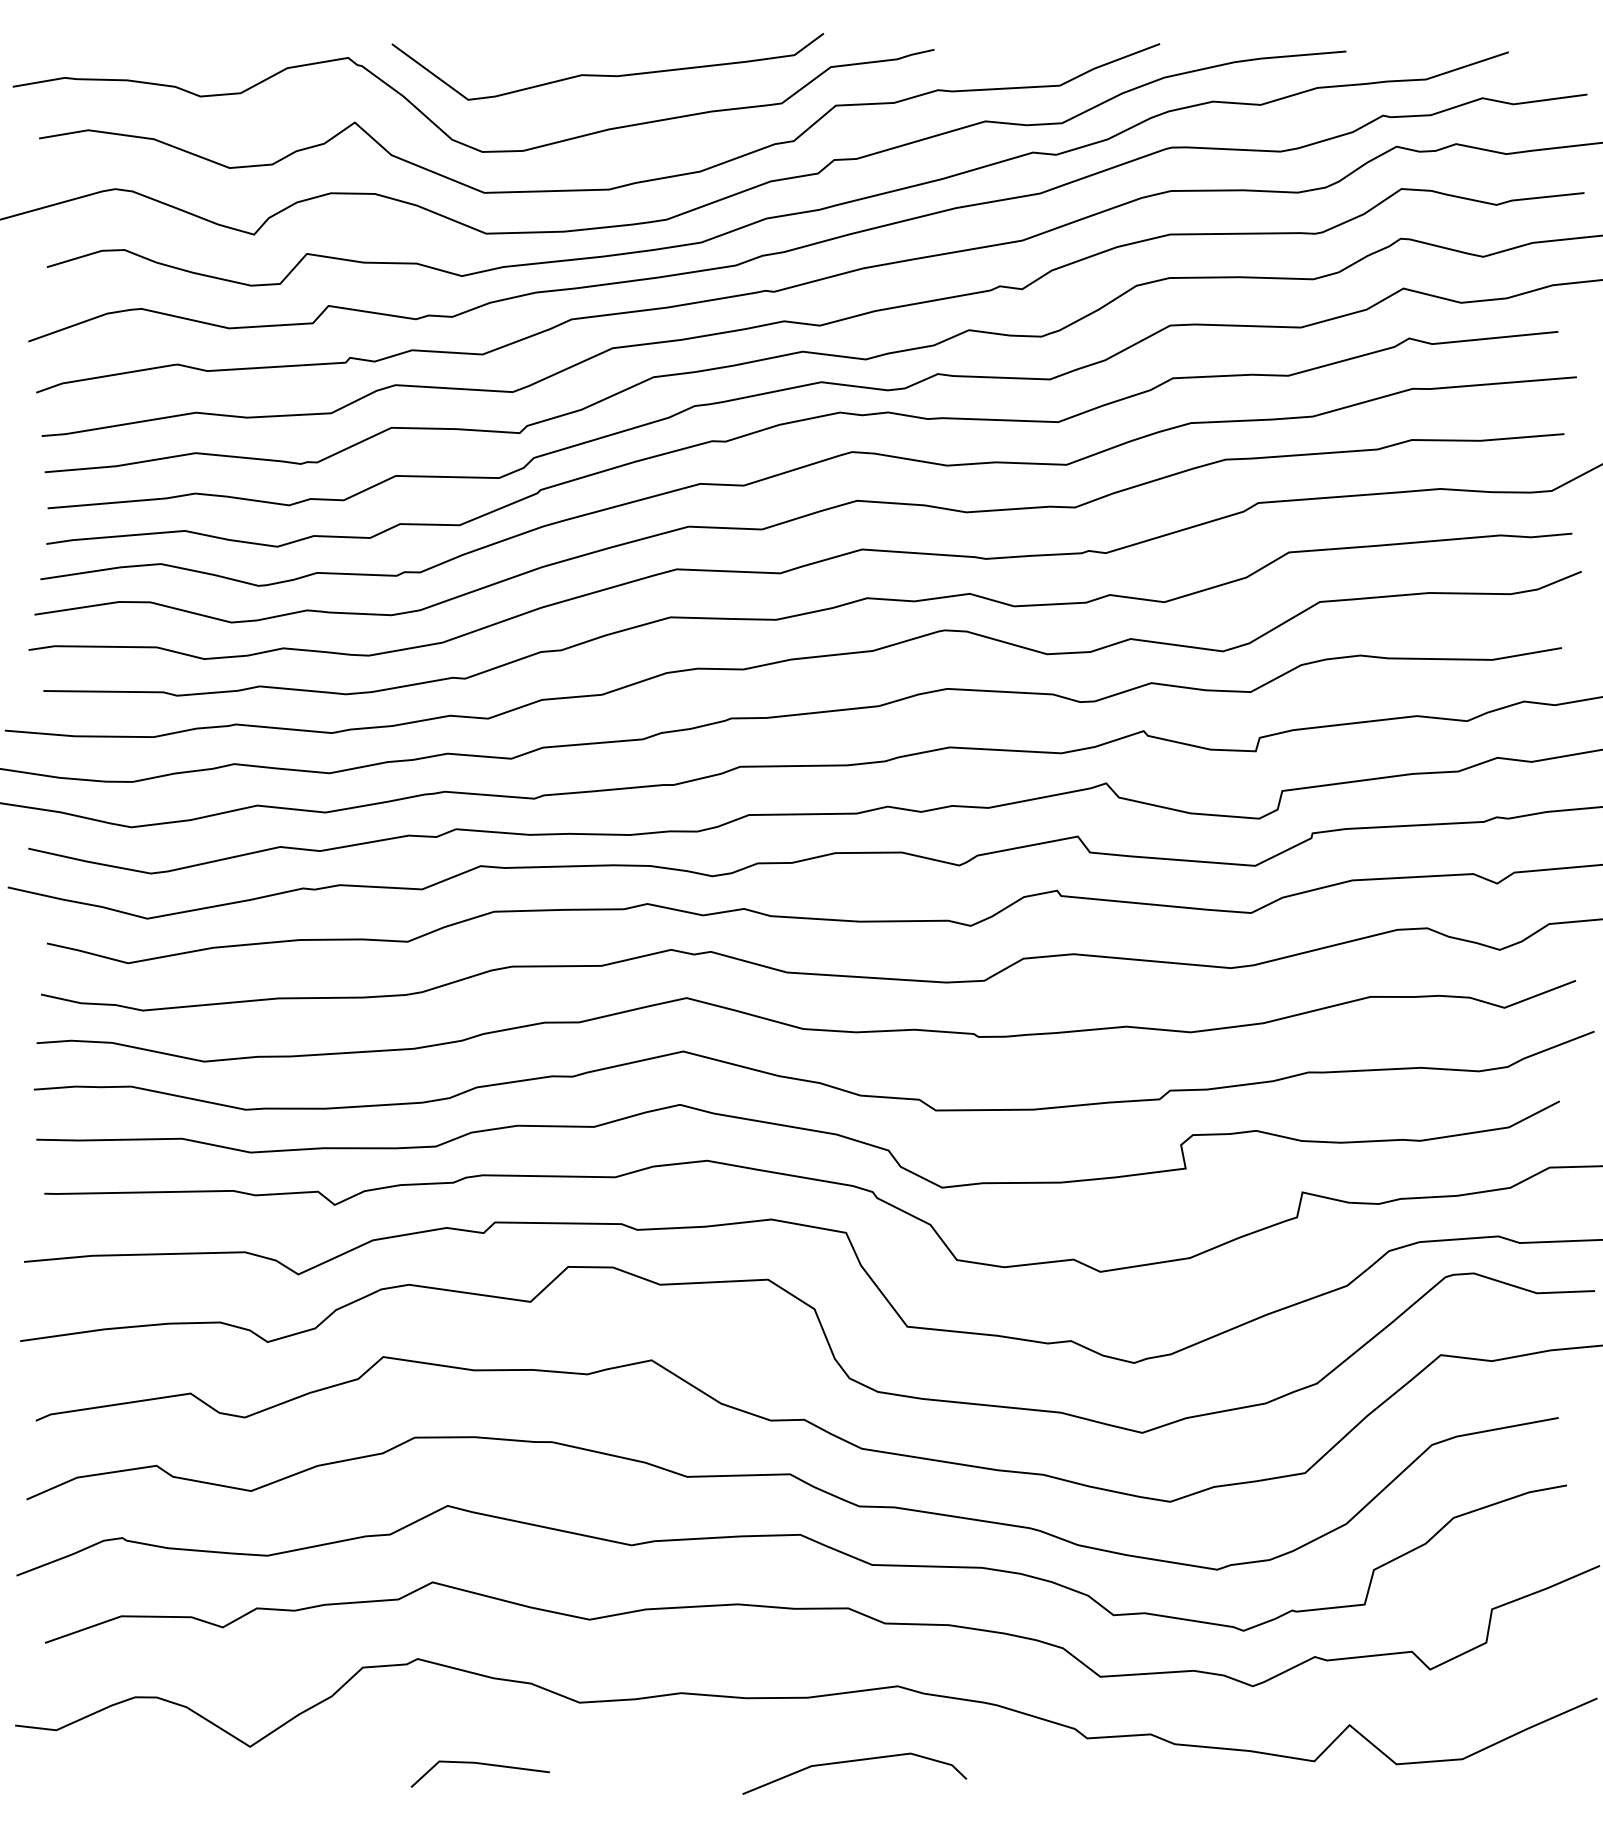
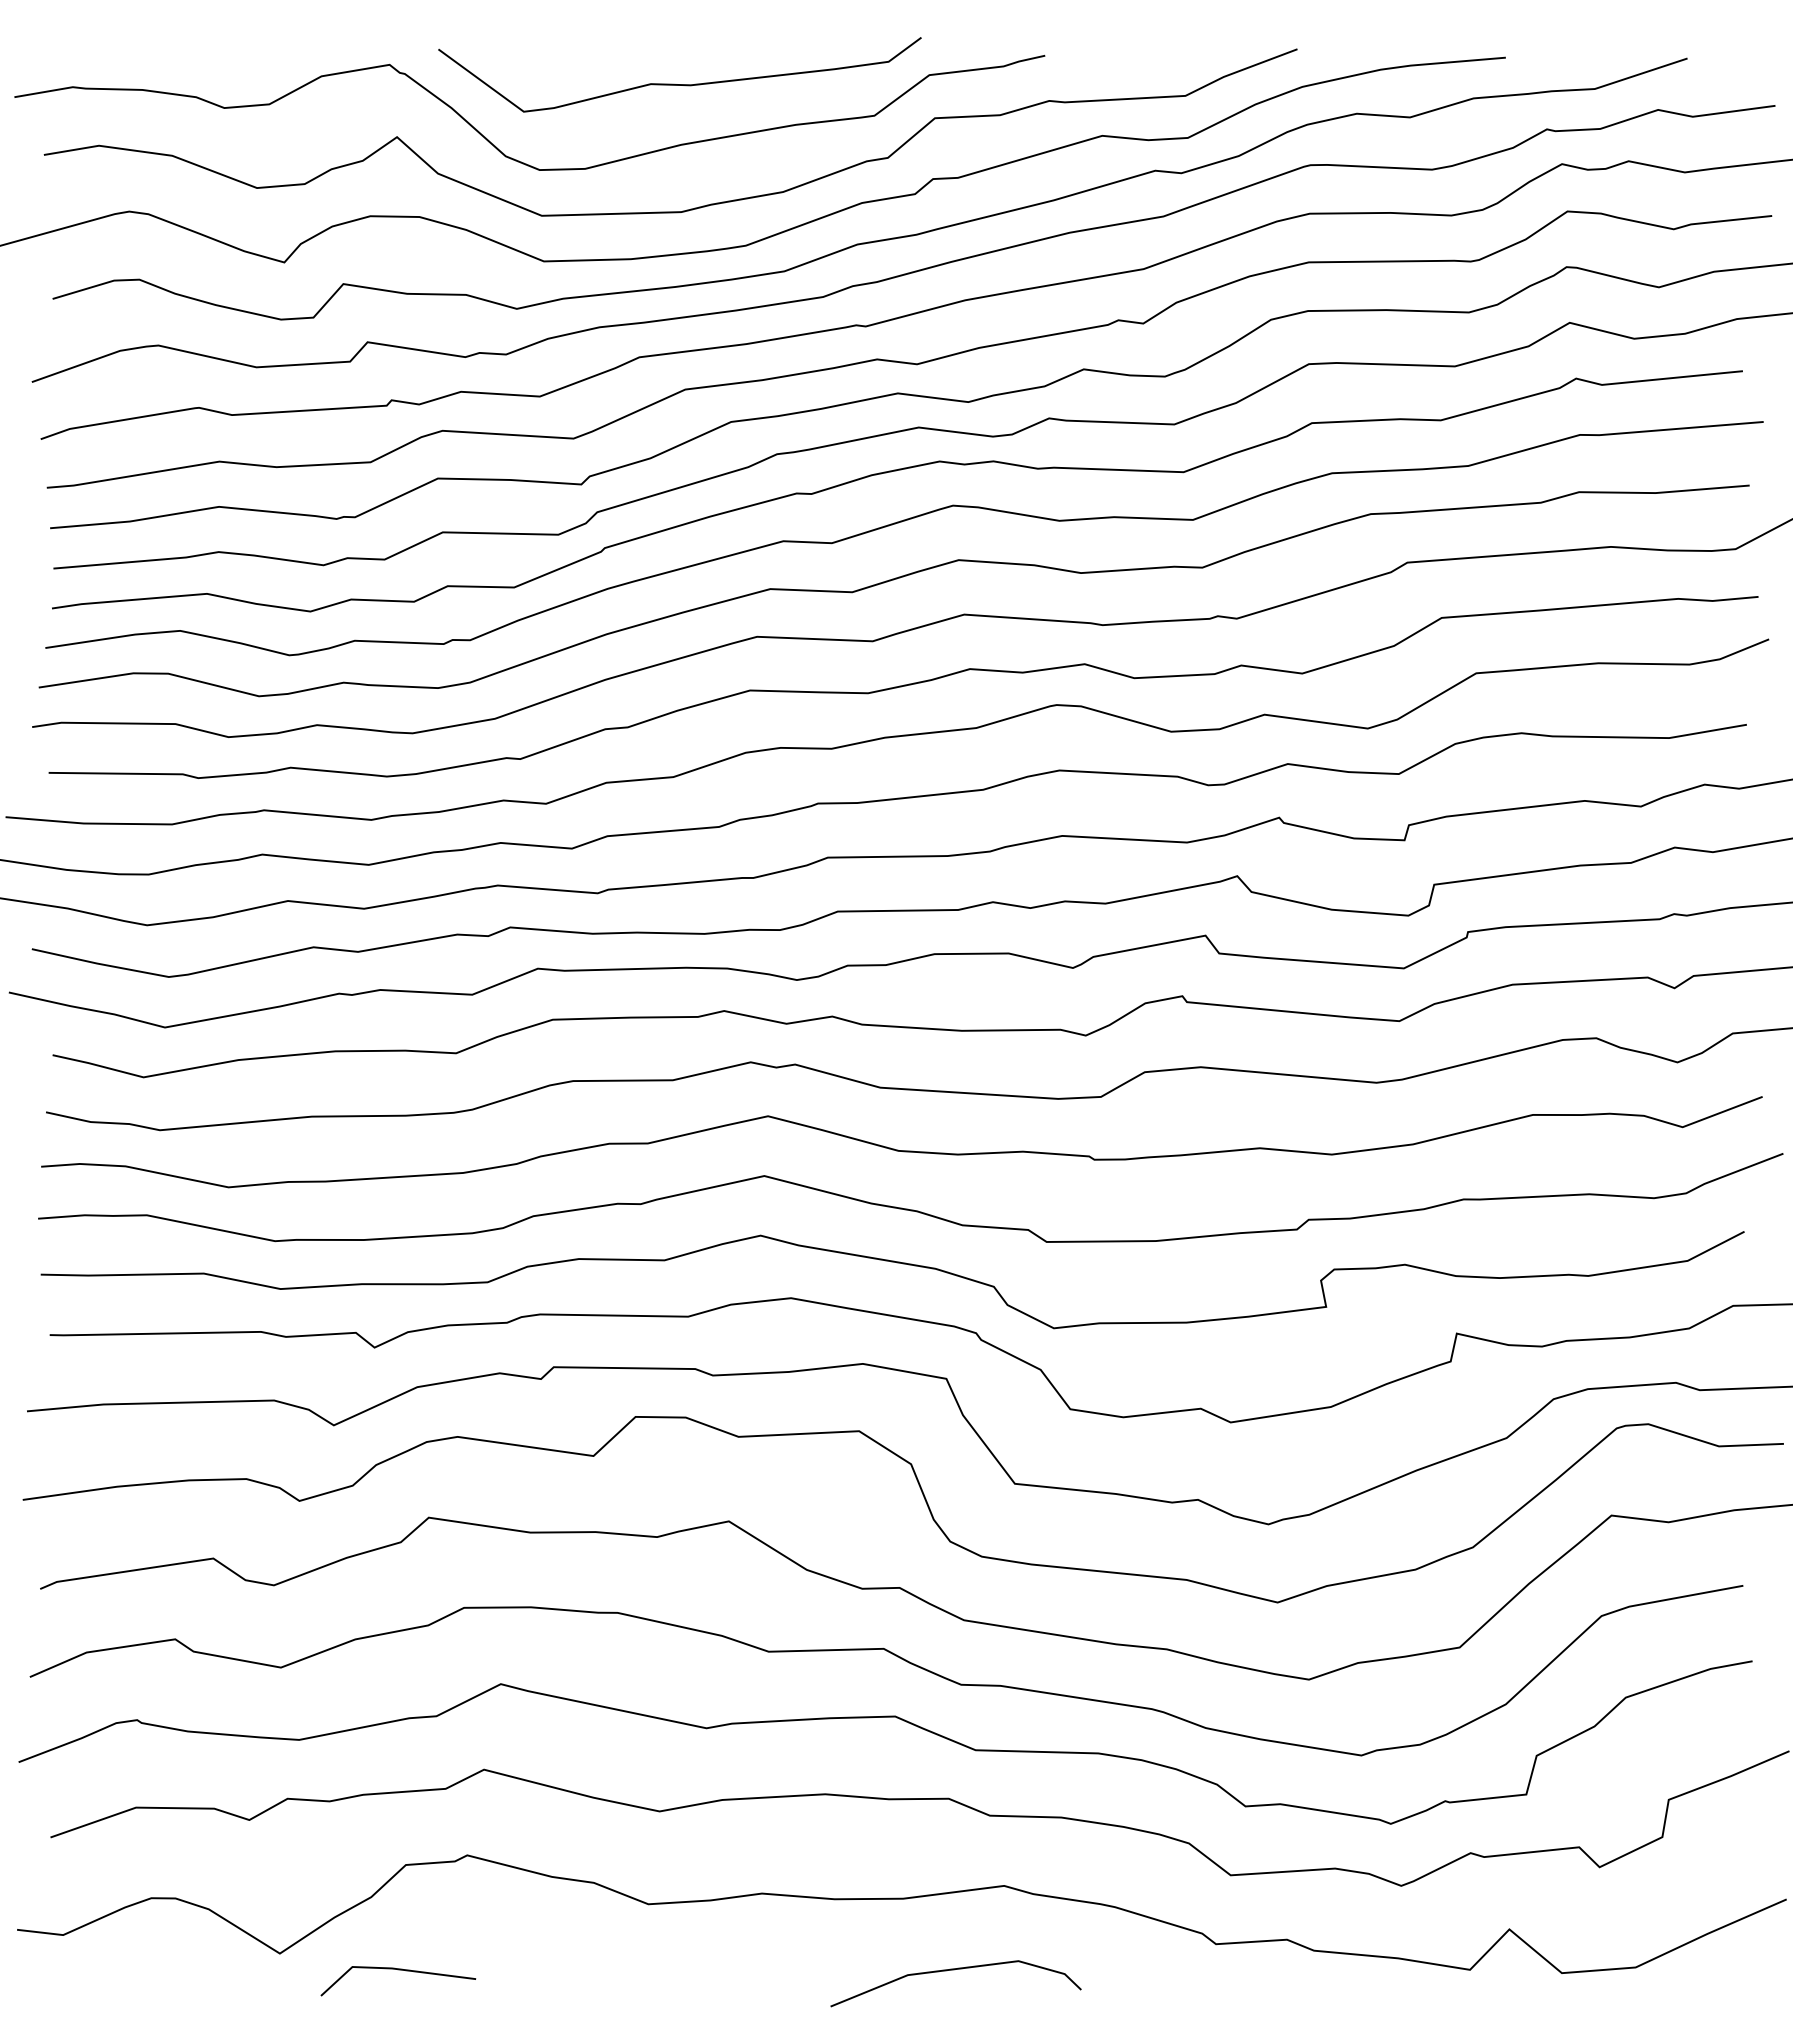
line: (480, 1764) -> (398, 1970), moved

